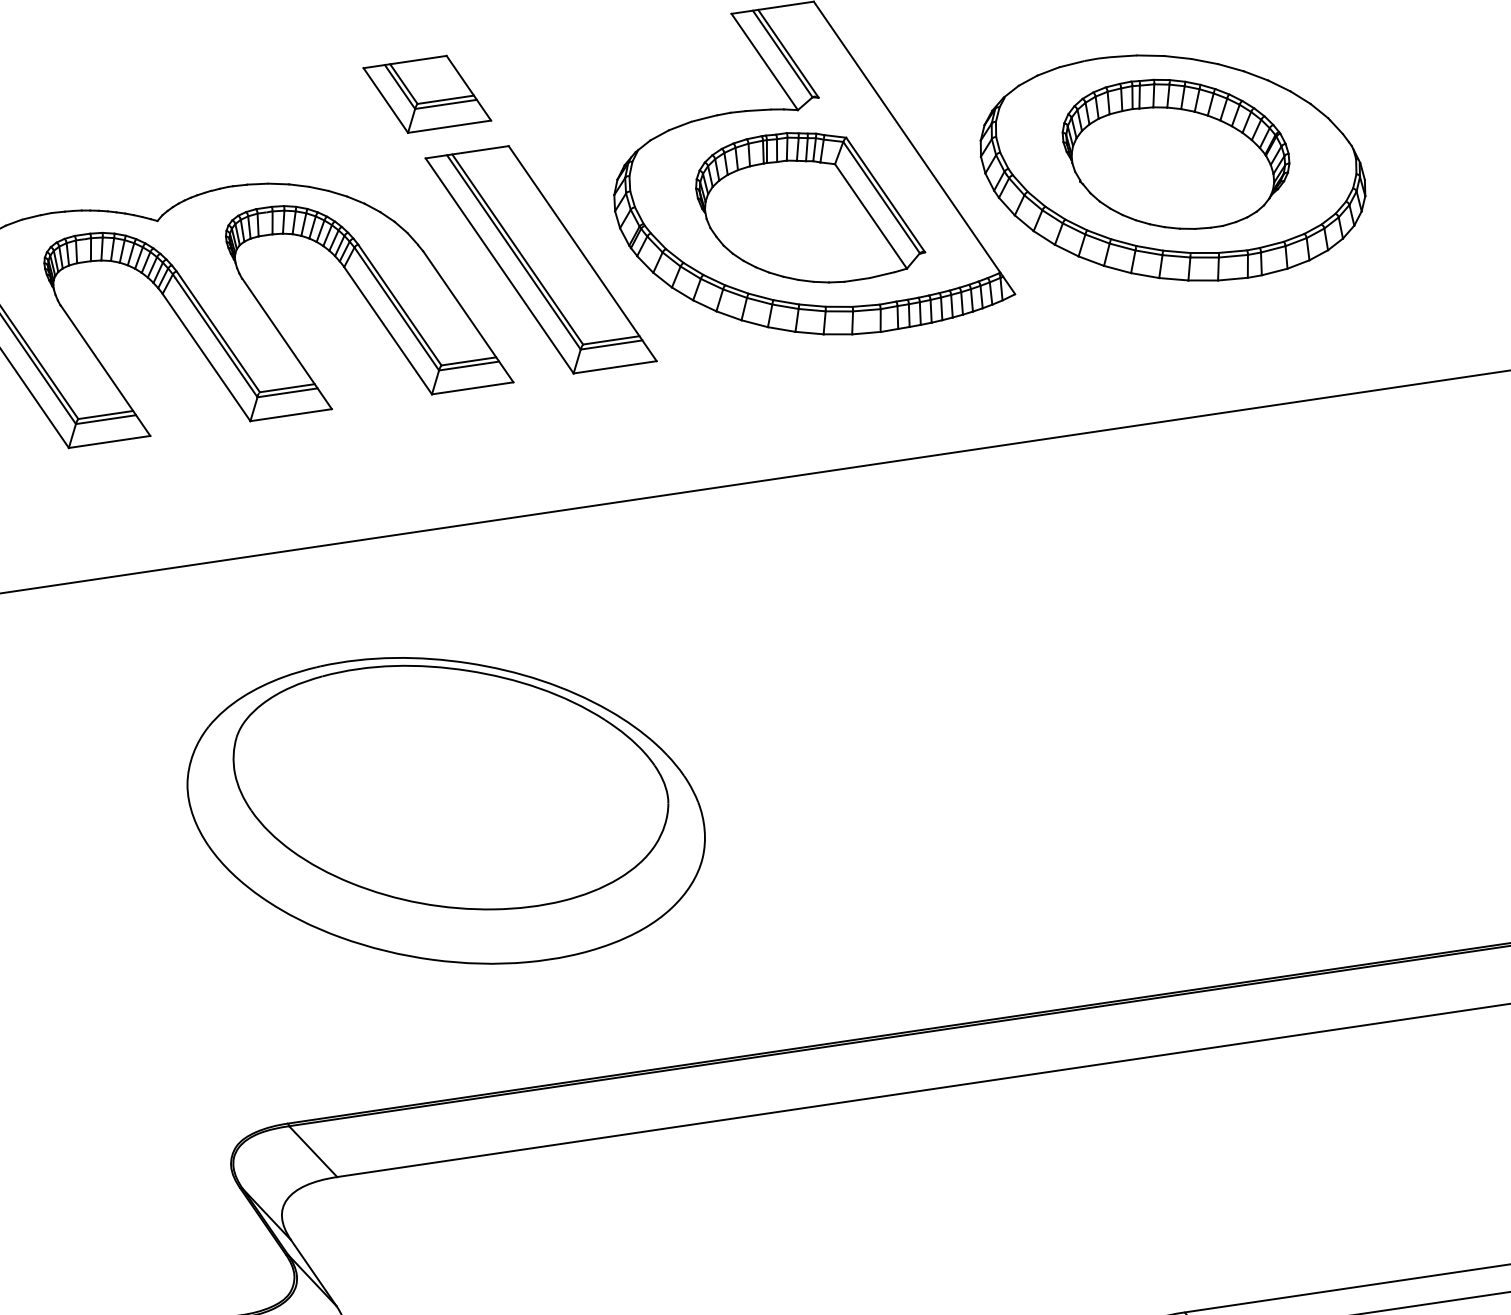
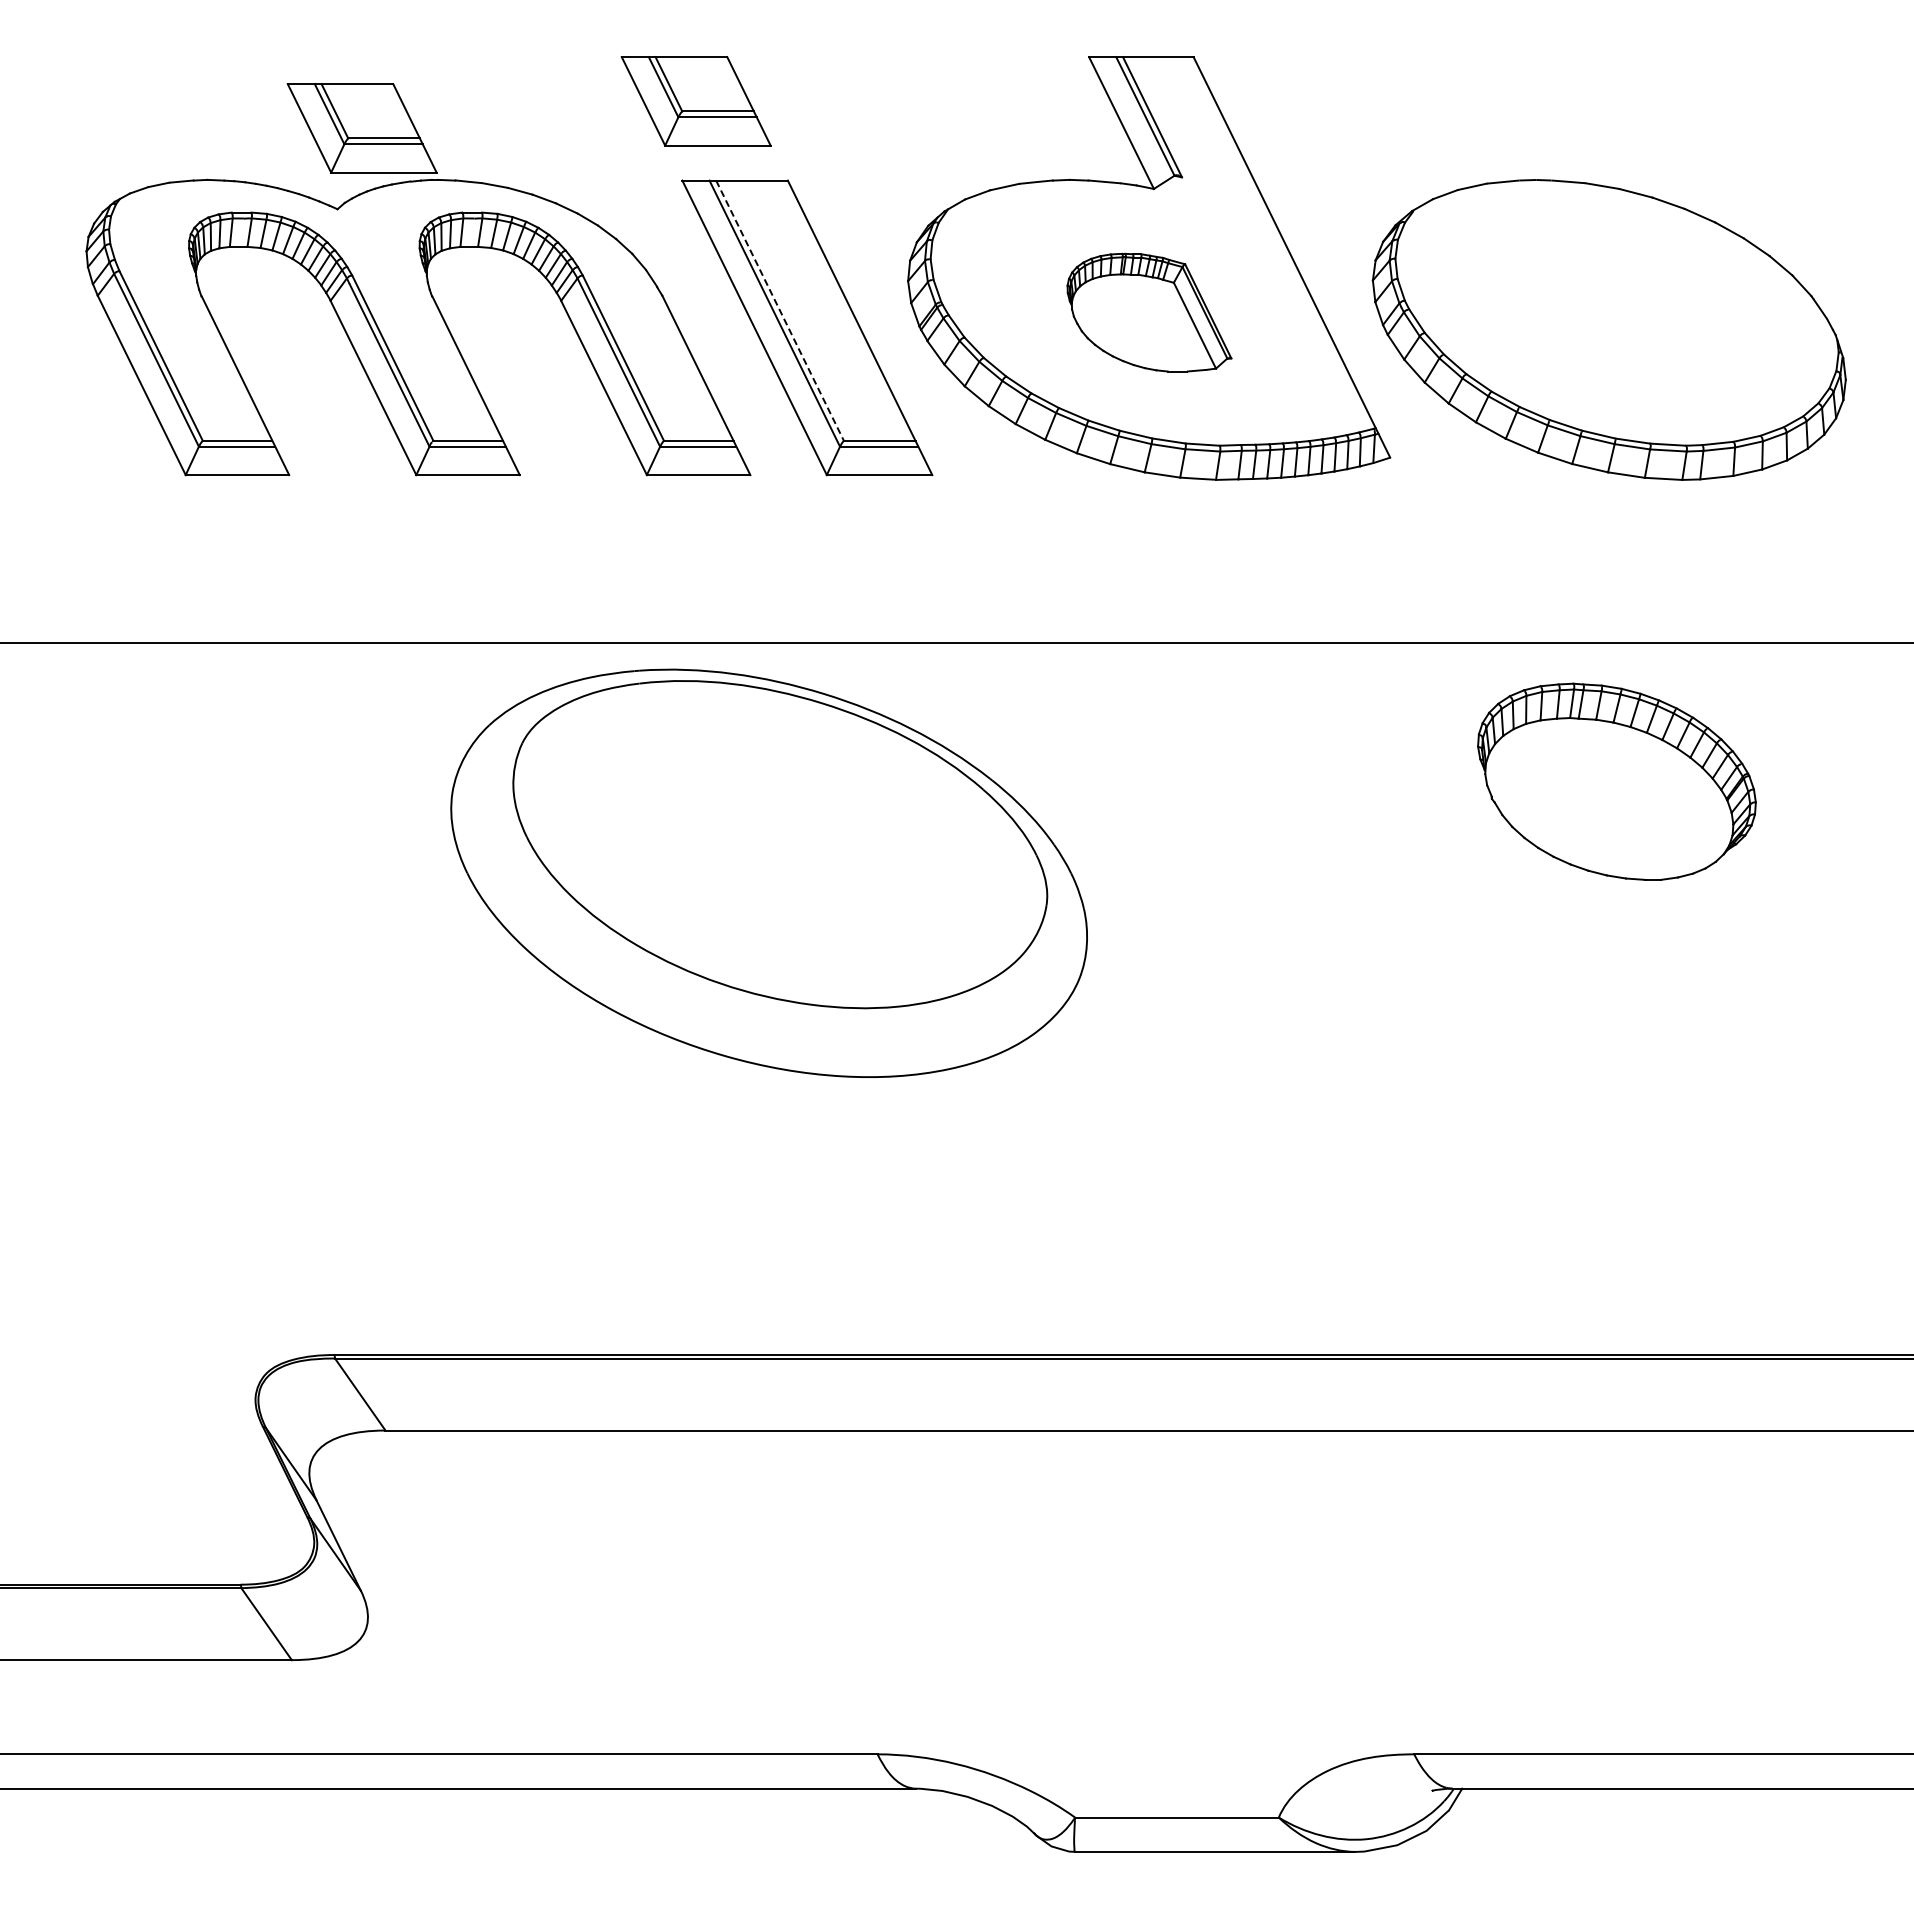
part: (1176, 153) -> (1616, 781), moved
part: (166, 154) -> (361, 128), added
part: (808, 207) -> (1149, 312), size x0.6
line: (518, 249) -> (780, 310), solid -> dashed
part: (445, 810) -> (768, 872), moved

